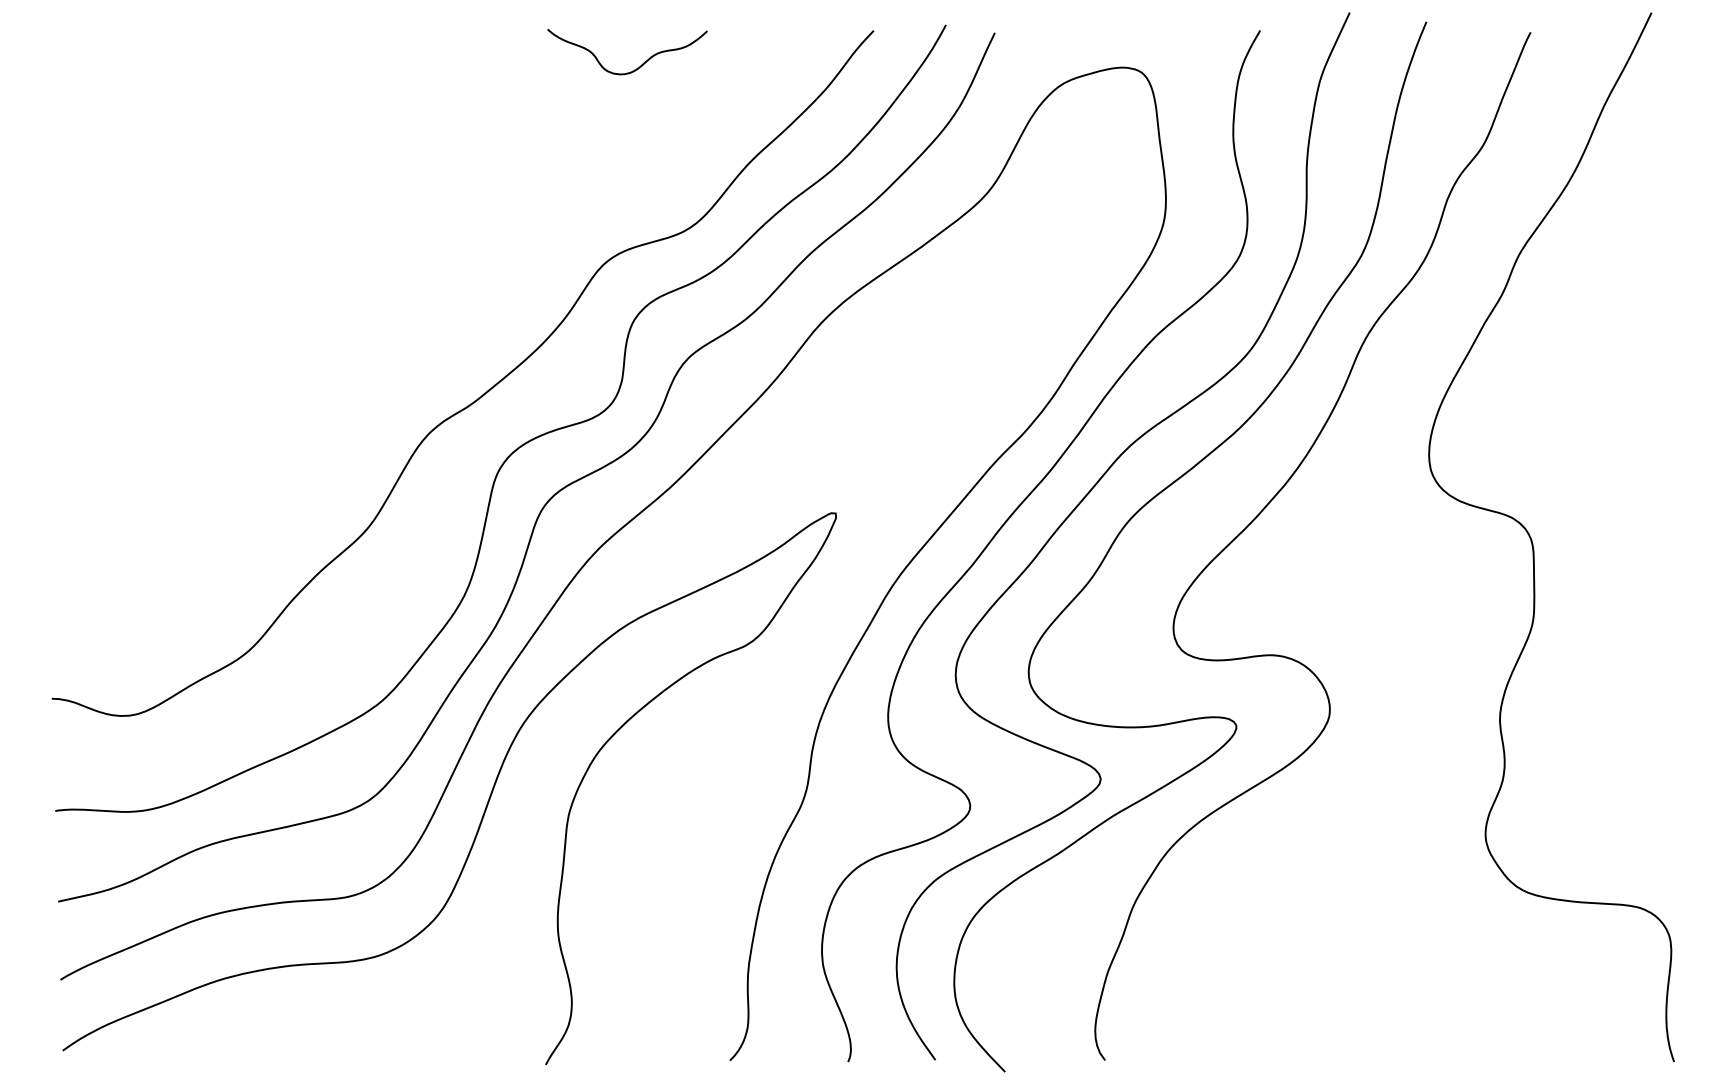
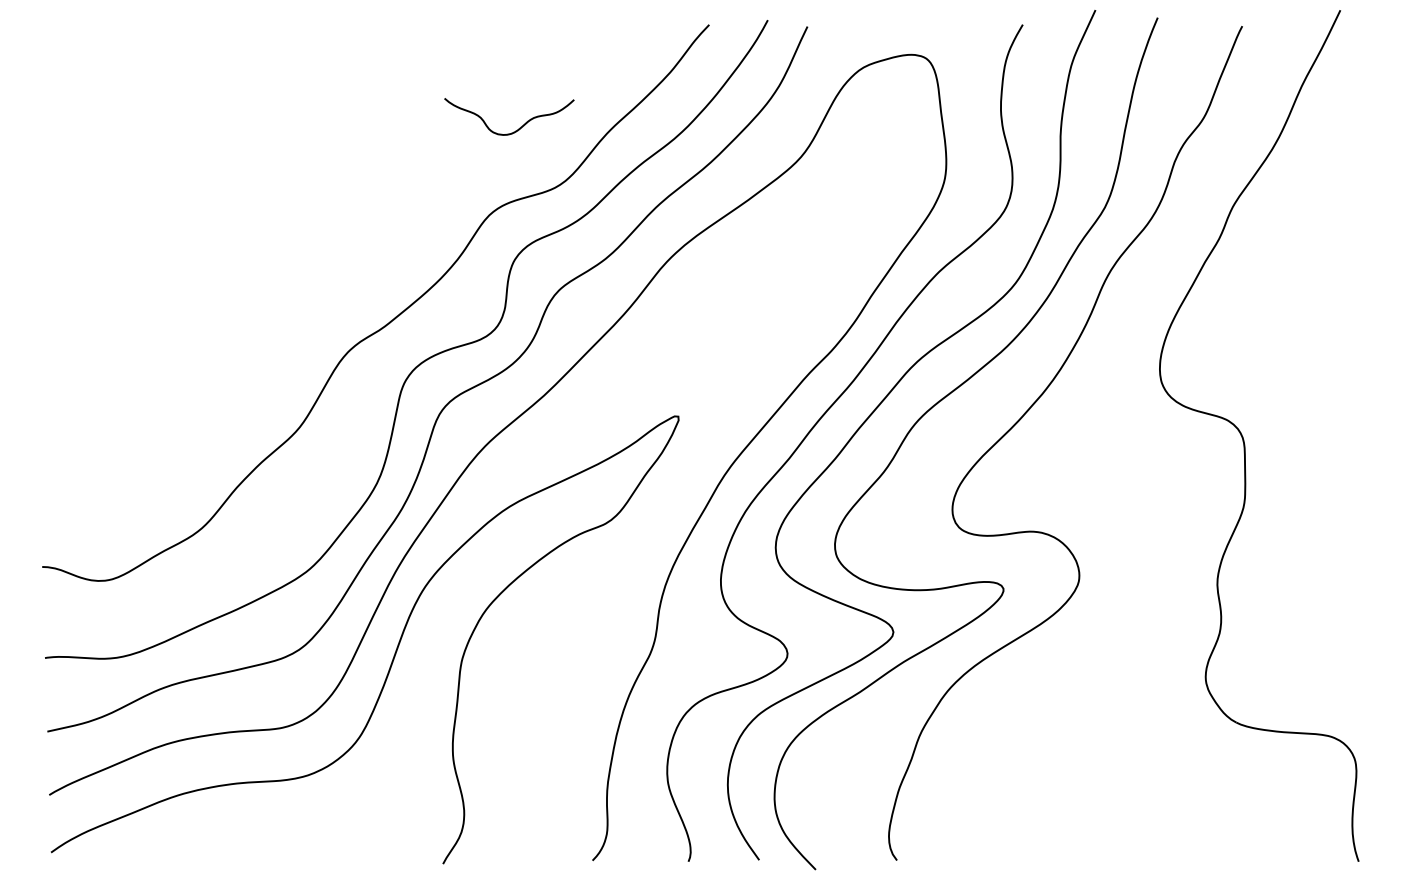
curve: (637, 67) -> (517, 129), moved

